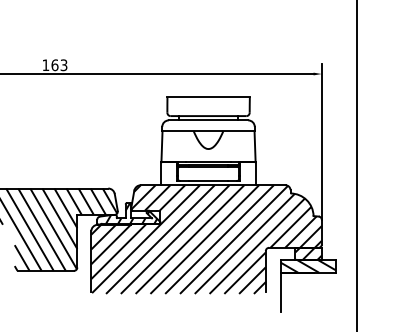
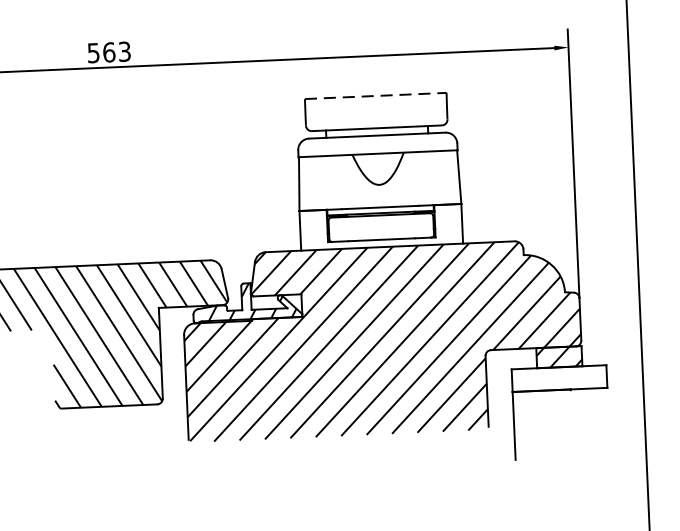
text: (45, 65) -> (92, 53), 163 -> 563
line: (209, 97) -> (377, 96), solid -> dashed
hatch: (307, 265) -> (558, 377), removed

